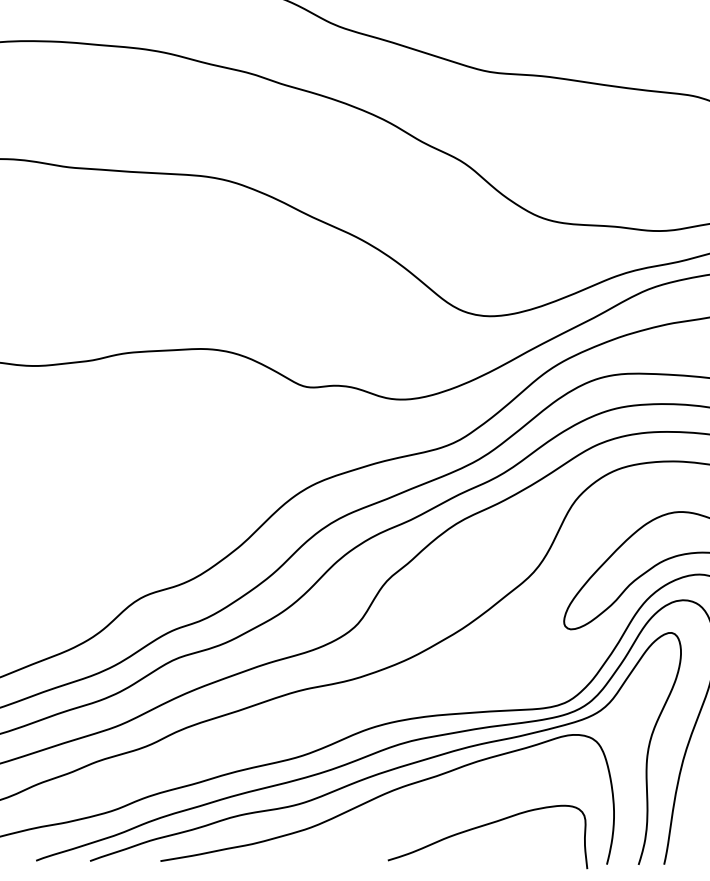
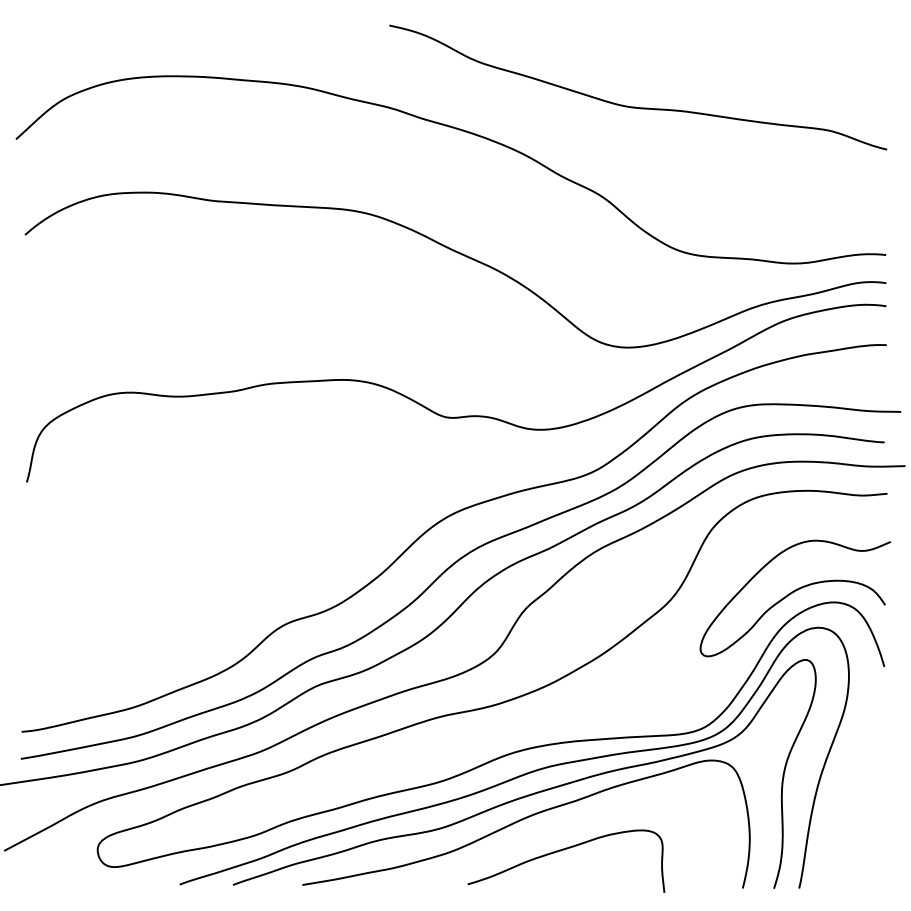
curve: (486, 826) -> (564, 850), moved

